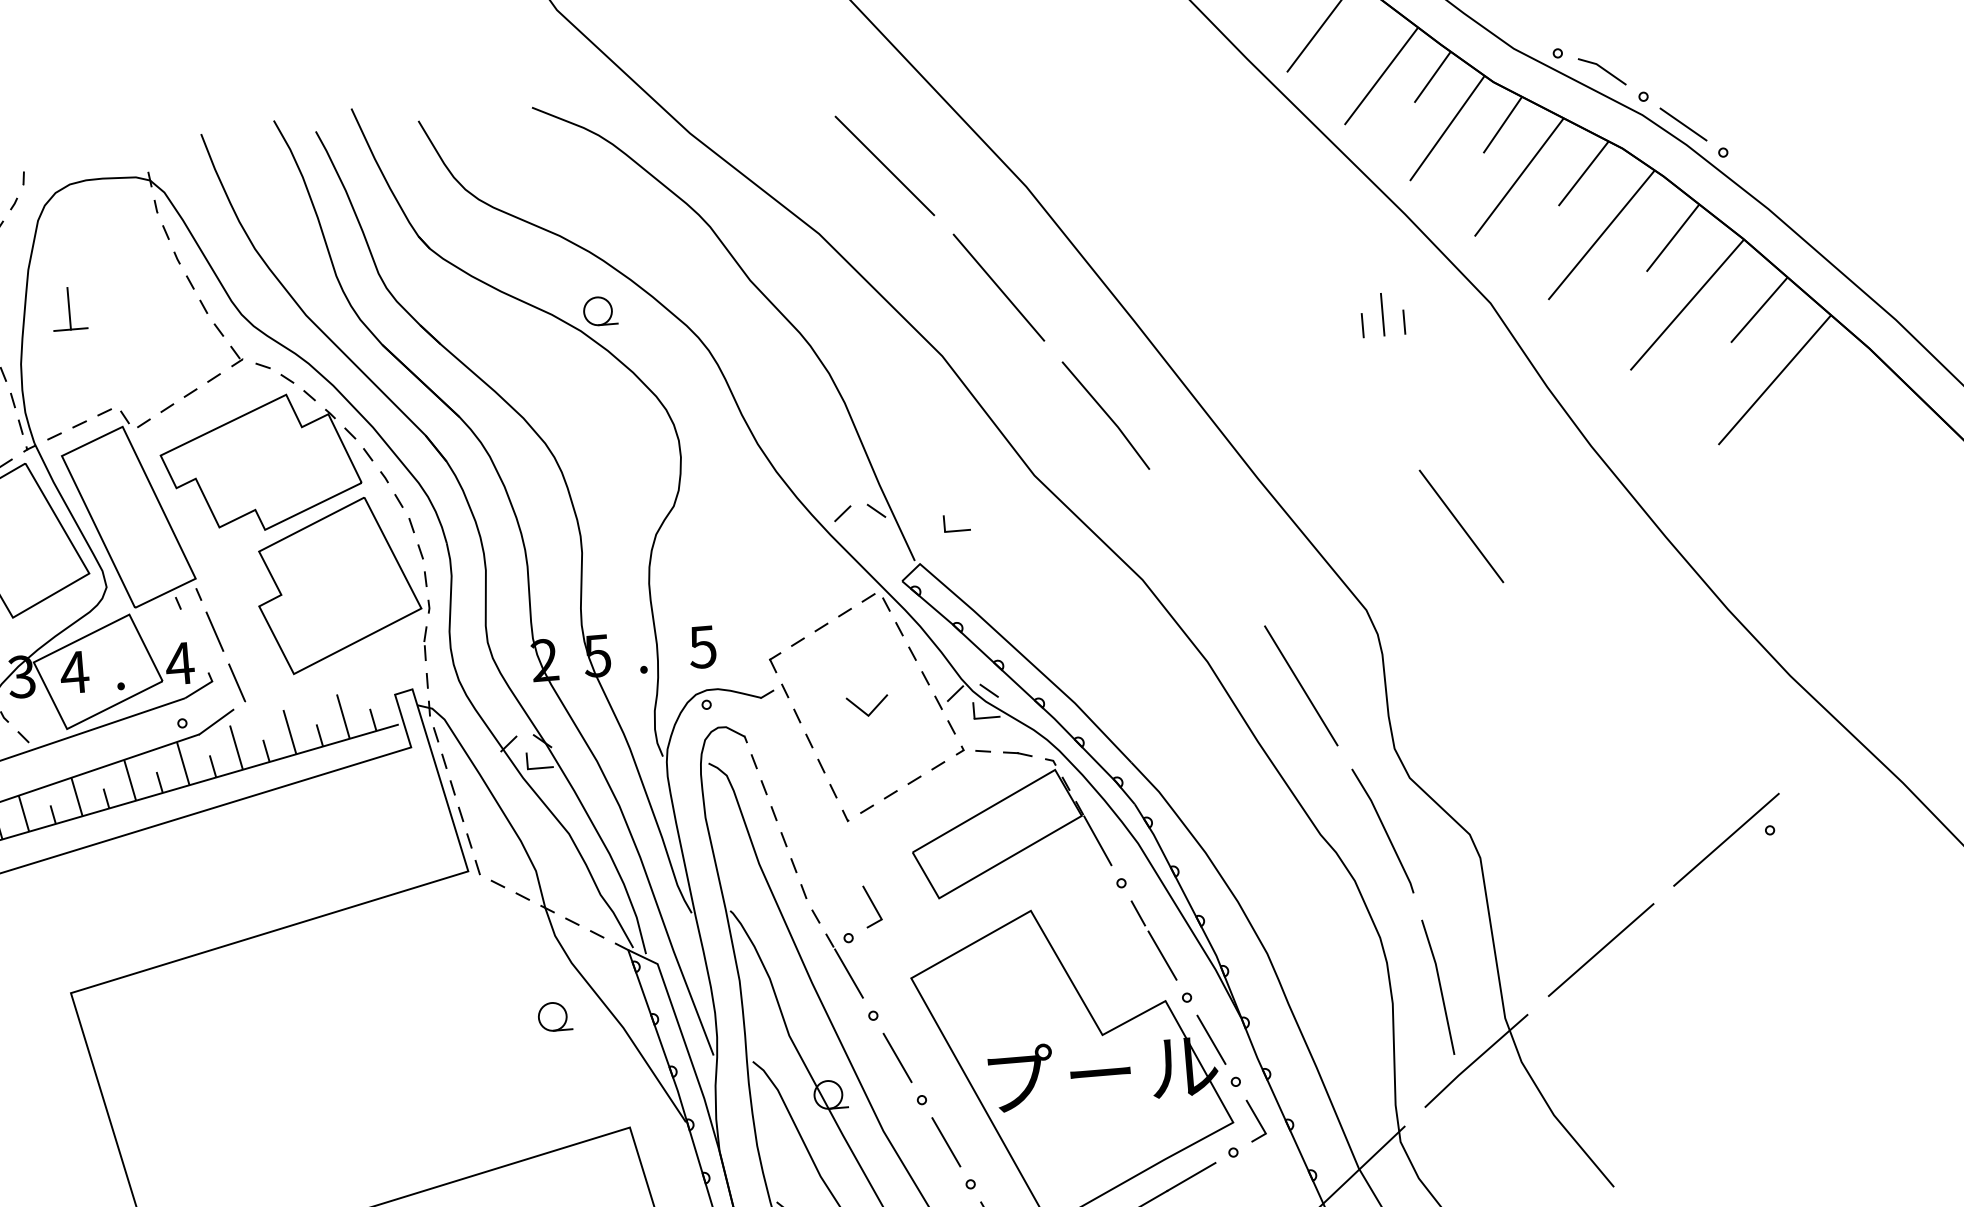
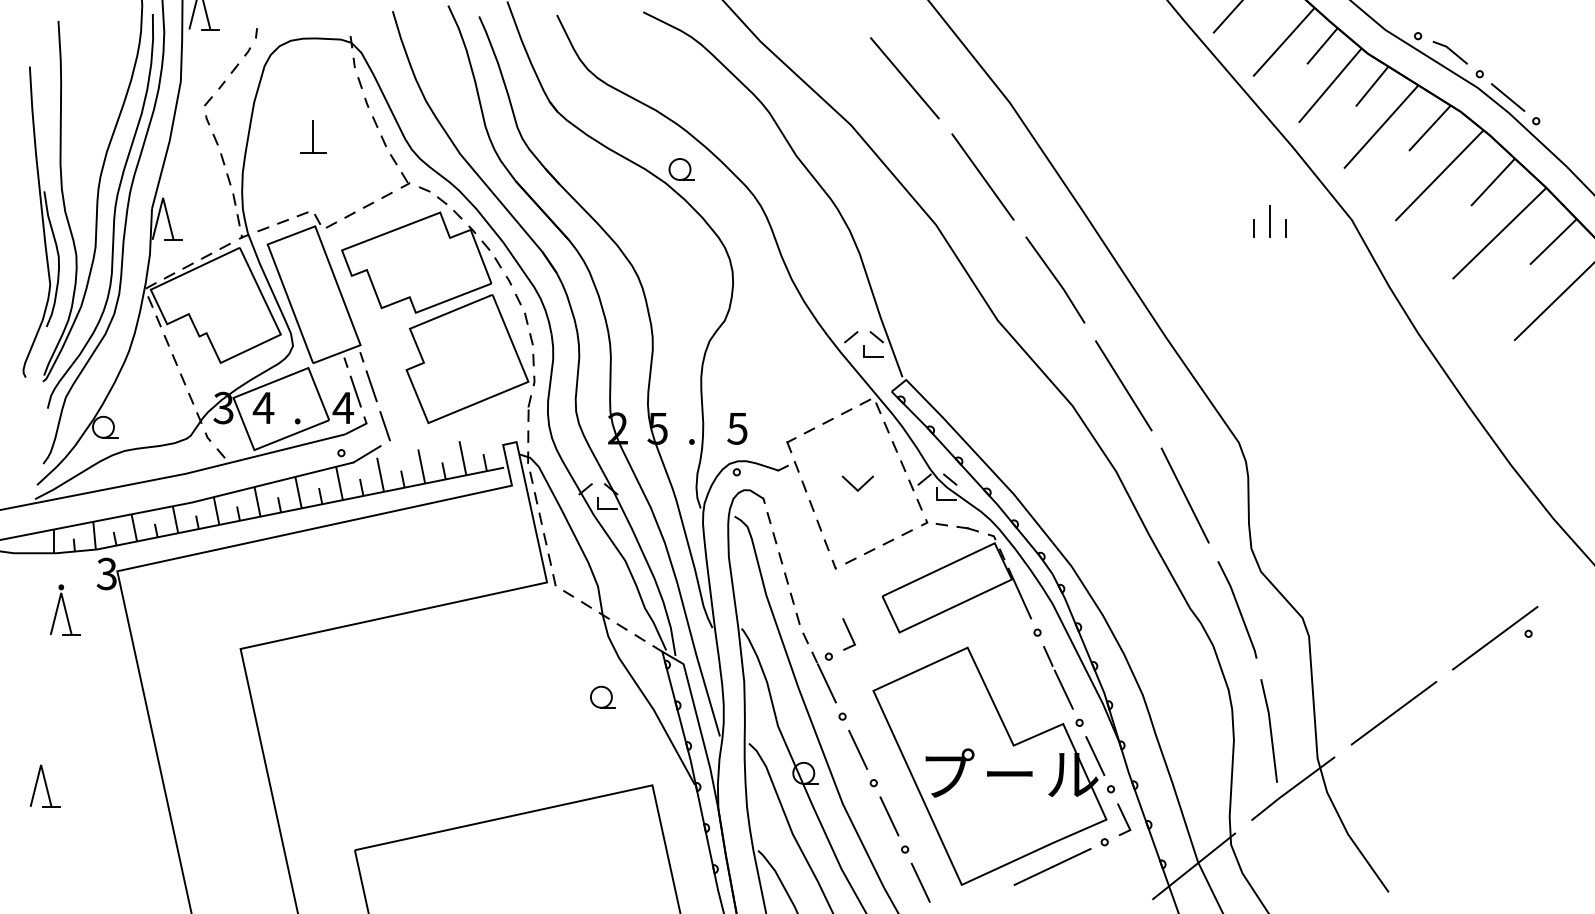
part: (69, 307) -> (313, 136), moved
part: (956, 523) -> (873, 351), moved
line: (1461, 526) -> (1123, 385), moved
line: (194, 640) -> (355, 391), added

